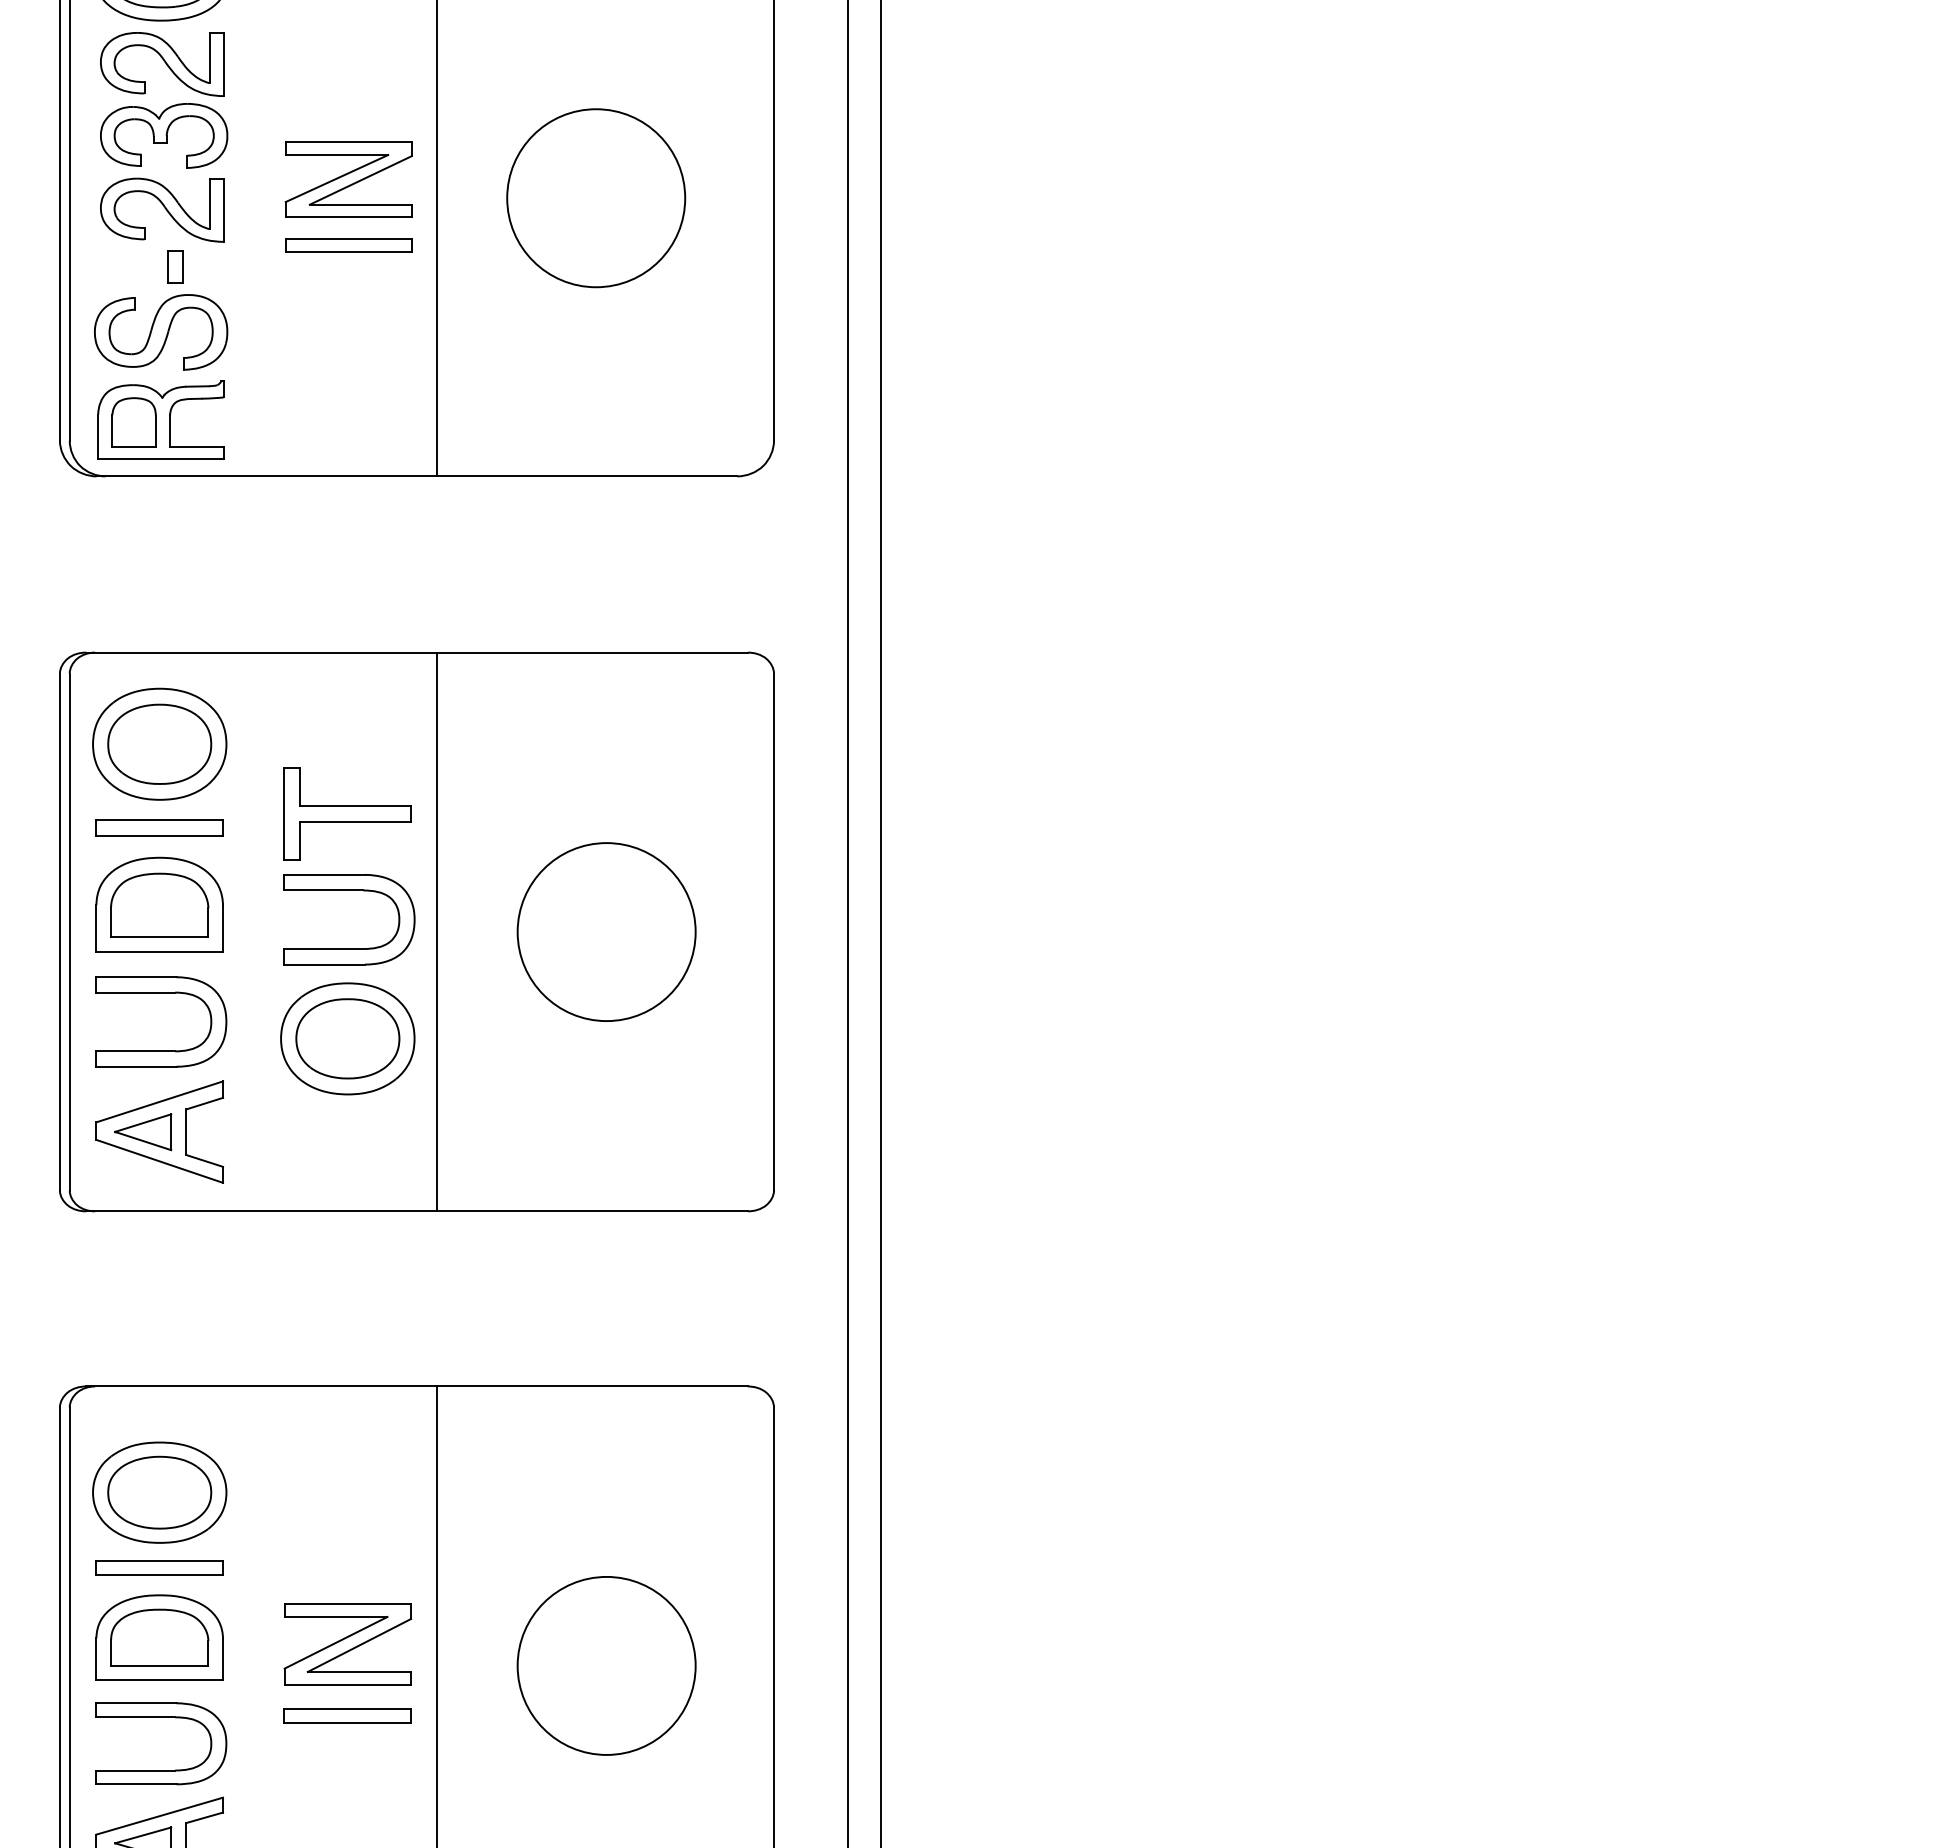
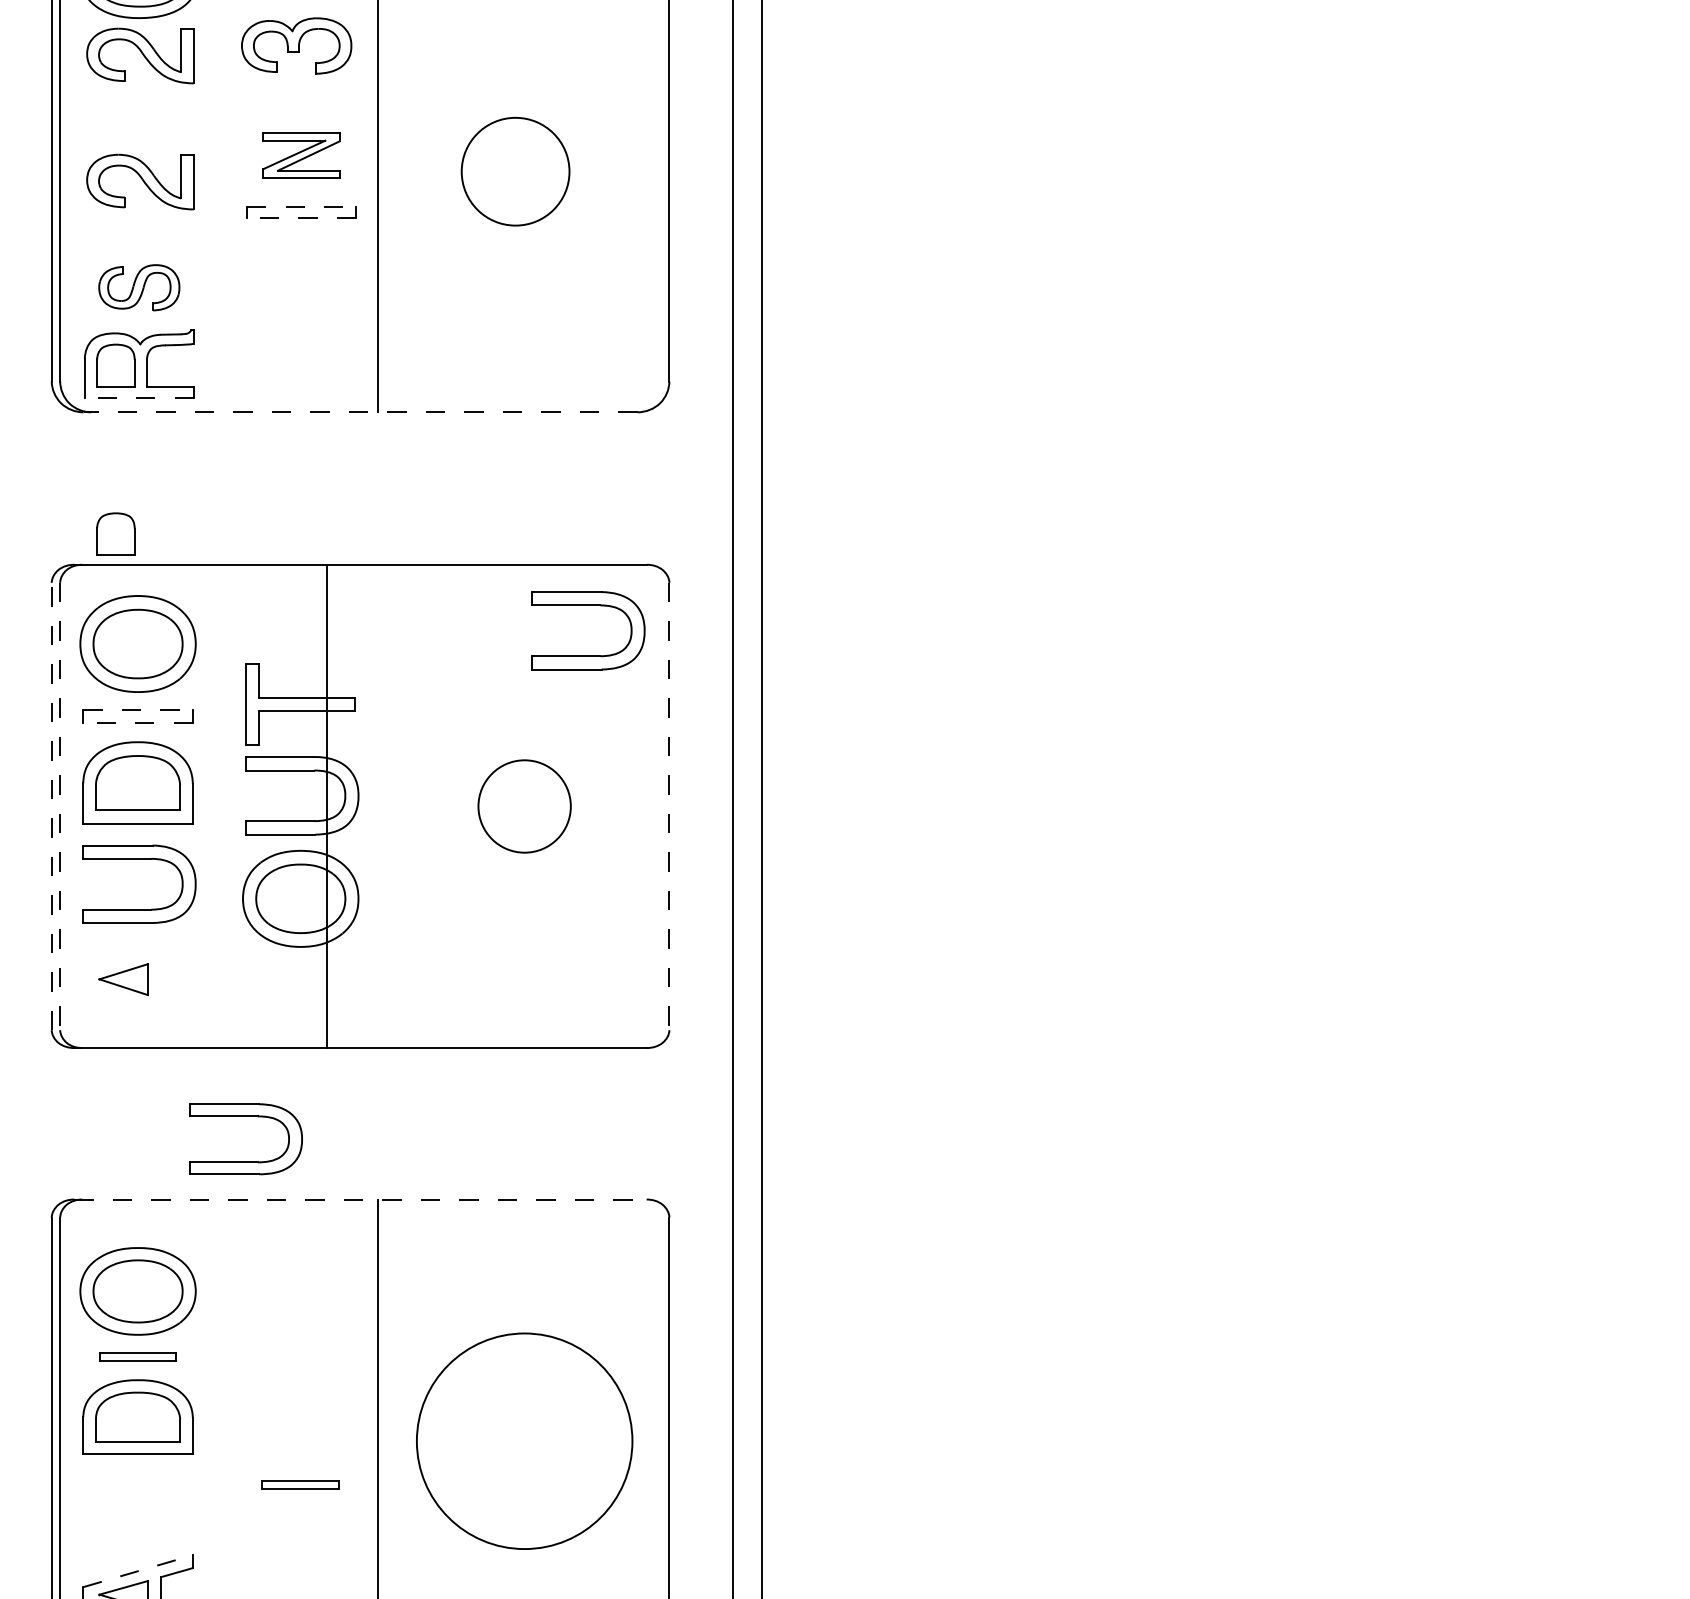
part: (164, 135) -> (297, 45), moved
part: (348, 179) -> (301, 155), size x0.7
circle: (596, 198) -> (515, 171), size x0.7
line: (348, 238) -> (301, 206), solid -> dashed
line: (348, 251) -> (301, 217), solid -> dashed
part: (175, 266) -> (151, 230), removed
part: (161, 332) -> (139, 287), size x0.7
line: (161, 459) -> (139, 397), solid -> dashed
line: (416, 476) -> (360, 412), solid -> dashed
part: (133, 617) -> (115, 534), added
part: (680, 700) -> (588, 606), added
line: (160, 820) -> (138, 709), solid -> dashed
line: (159, 835) -> (137, 722), solid -> dashed
line: (437, 931) -> (327, 805), moved
line: (59, 932) -> (51, 806), solid -> dashed
line: (69, 932) -> (60, 806), solid -> dashed
circle: (606, 932) -> (524, 806), size x0.6
line: (774, 932) -> (669, 806), solid -> dashed
part: (159, 1131) -> (137, 978), removed
line: (416, 1386) -> (360, 1199), solid -> dashed
part: (159, 1567) -> (137, 1356), size x0.7
part: (347, 1644) -> (300, 1422), removed
circle: (606, 1665) -> (524, 1440), size x1.4
part: (347, 1715) -> (300, 1484), size x0.7
part: (161, 1717) -> (245, 1116), moved
line: (159, 1816) -> (137, 1571), solid -> dashed

